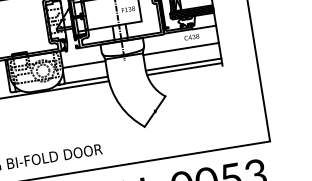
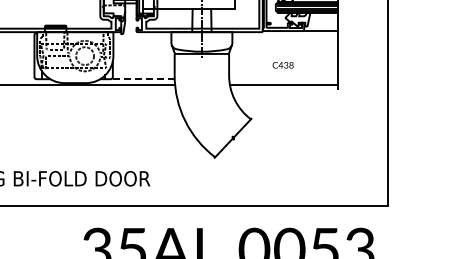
text: (191, 37) -> (282, 65), moved
line: (181, 49) -> (283, 56), removed
line: (83, 64) -> (143, 56), removed
line: (183, 64) -> (283, 78), removed
line: (85, 80) -> (142, 78), solid -> dashed

